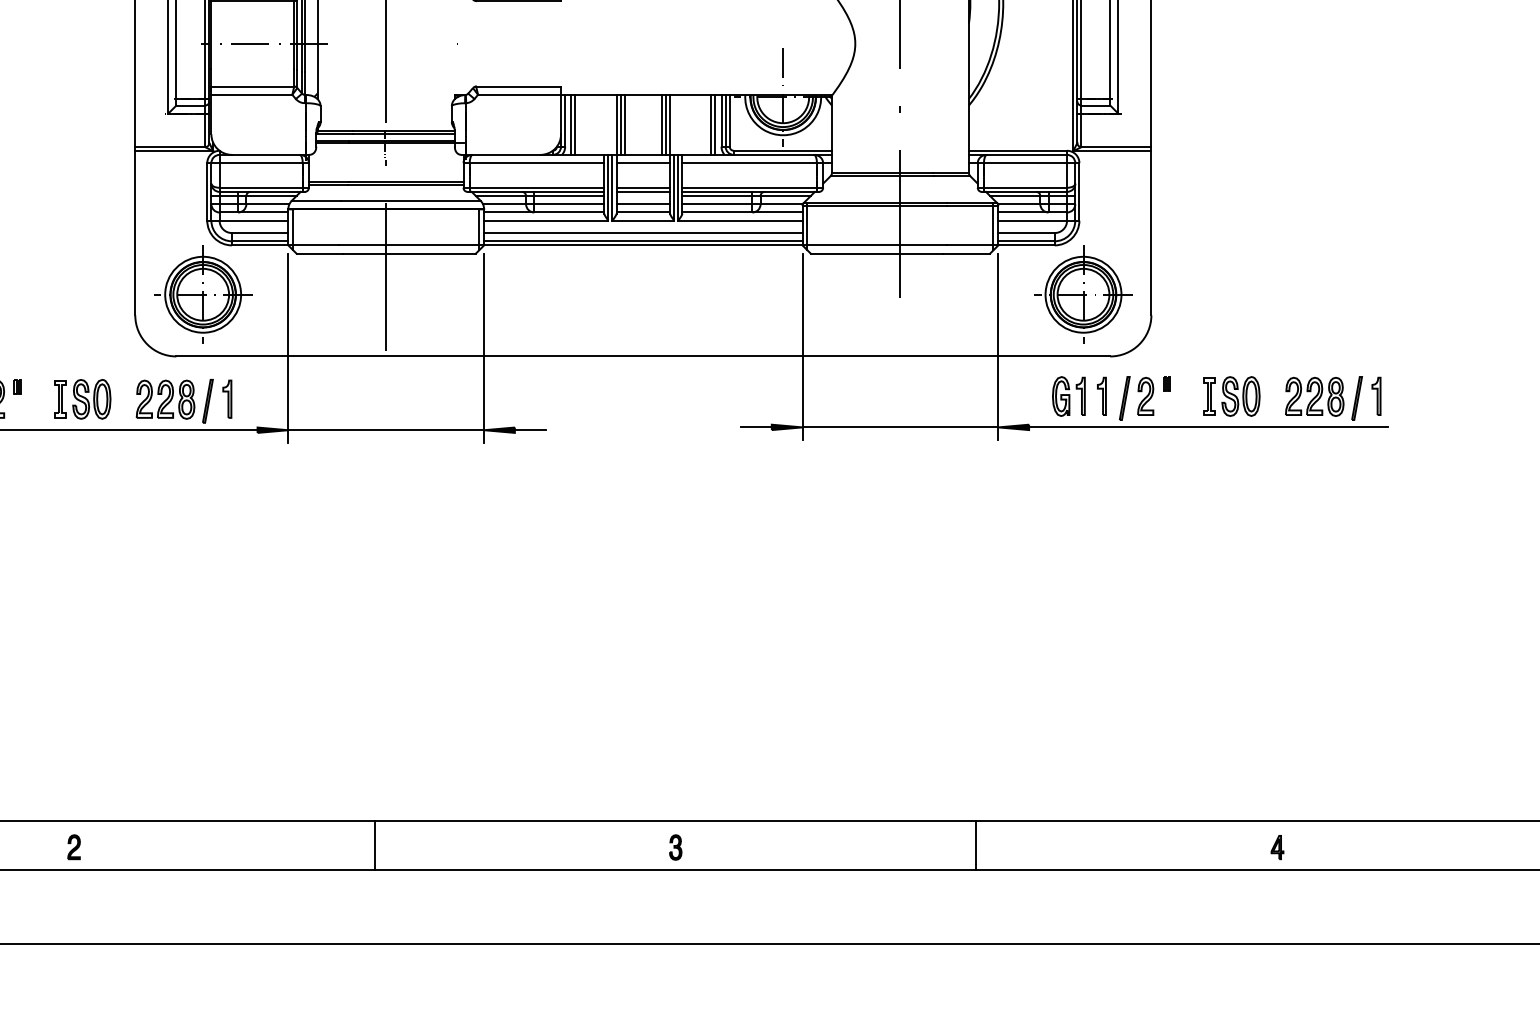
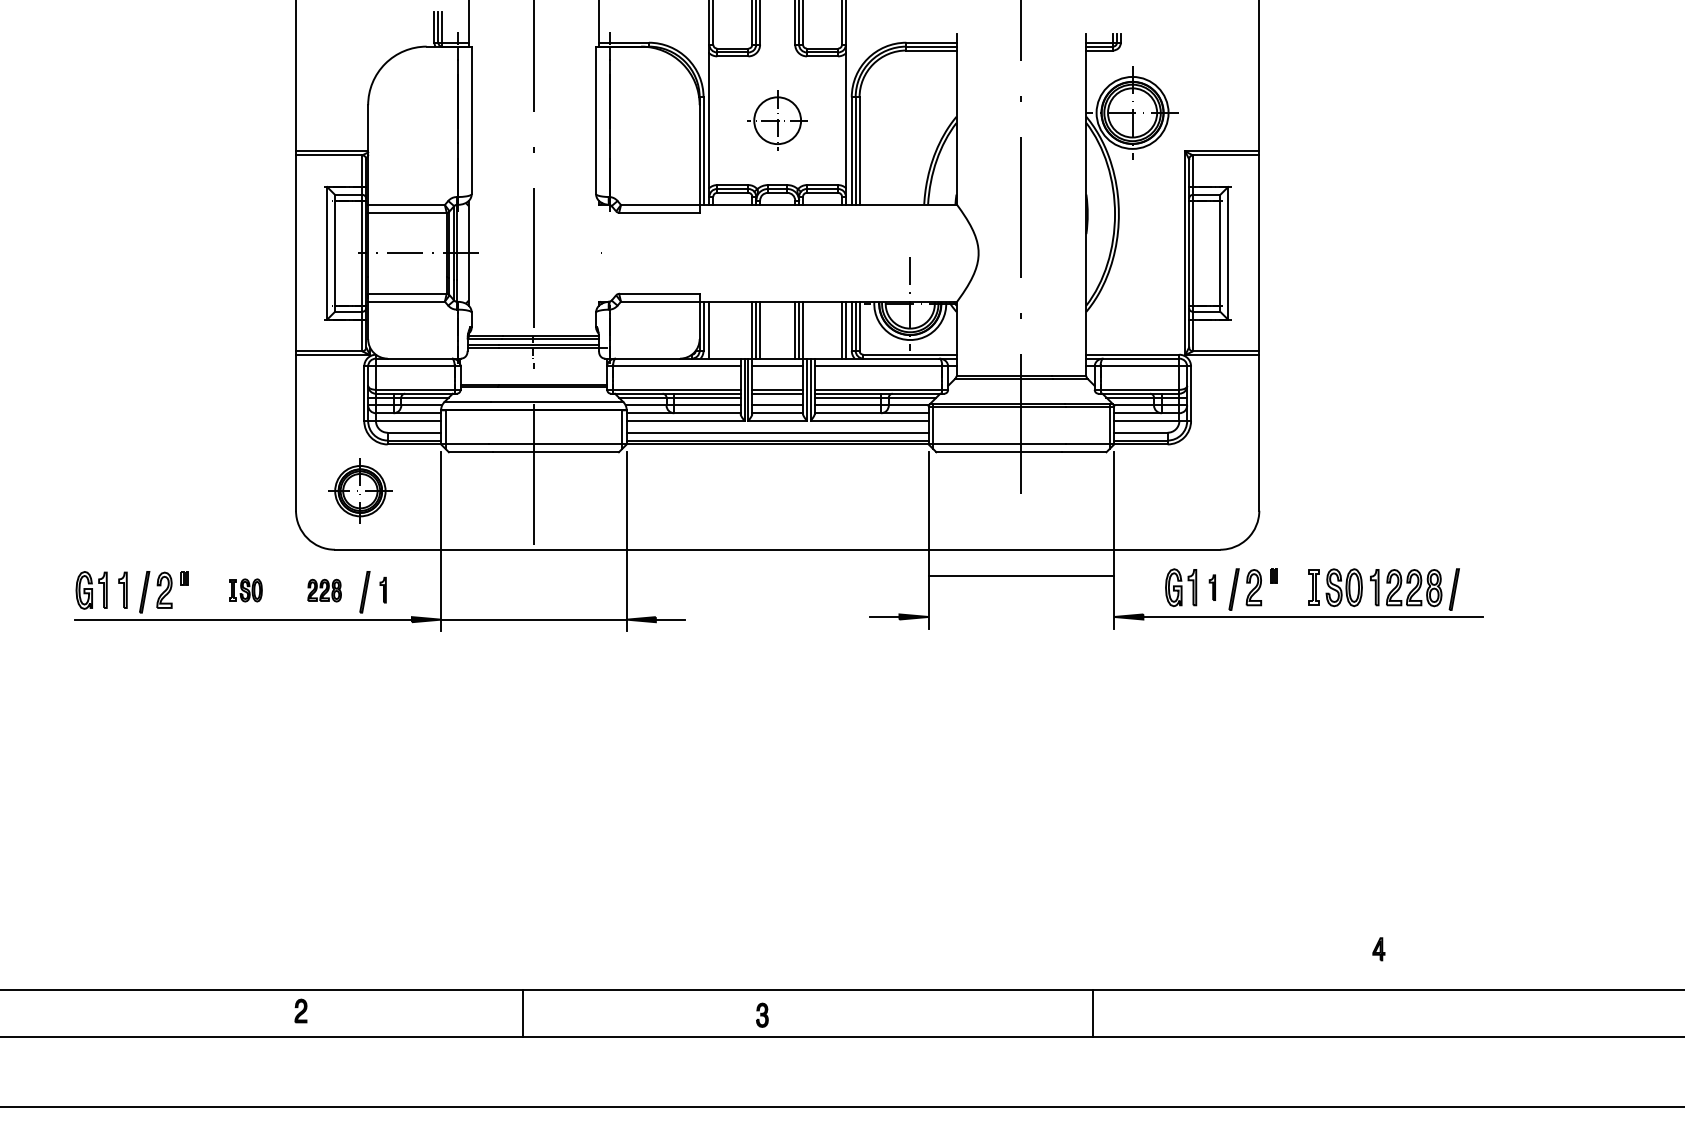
line: (575, 125) -> (713, 330), removed
part: (203, 293) -> (360, 490), size x0.7
part: (1083, 293) -> (1194, 490), removed
part: (1101, 396) -> (1212, 587), size x0.7
part: (1376, 396) -> (1374, 587), moved
part: (226, 398) -> (382, 589), size x0.7
part: (82, 399) -> (245, 590), size x0.6
part: (165, 399) -> (324, 590), size x0.6
line: (900, 426) -> (1021, 575), moved
part: (73, 846) -> (300, 1010), moved
part: (675, 846) -> (762, 1014), moved
part: (1277, 847) -> (1378, 949), moved

